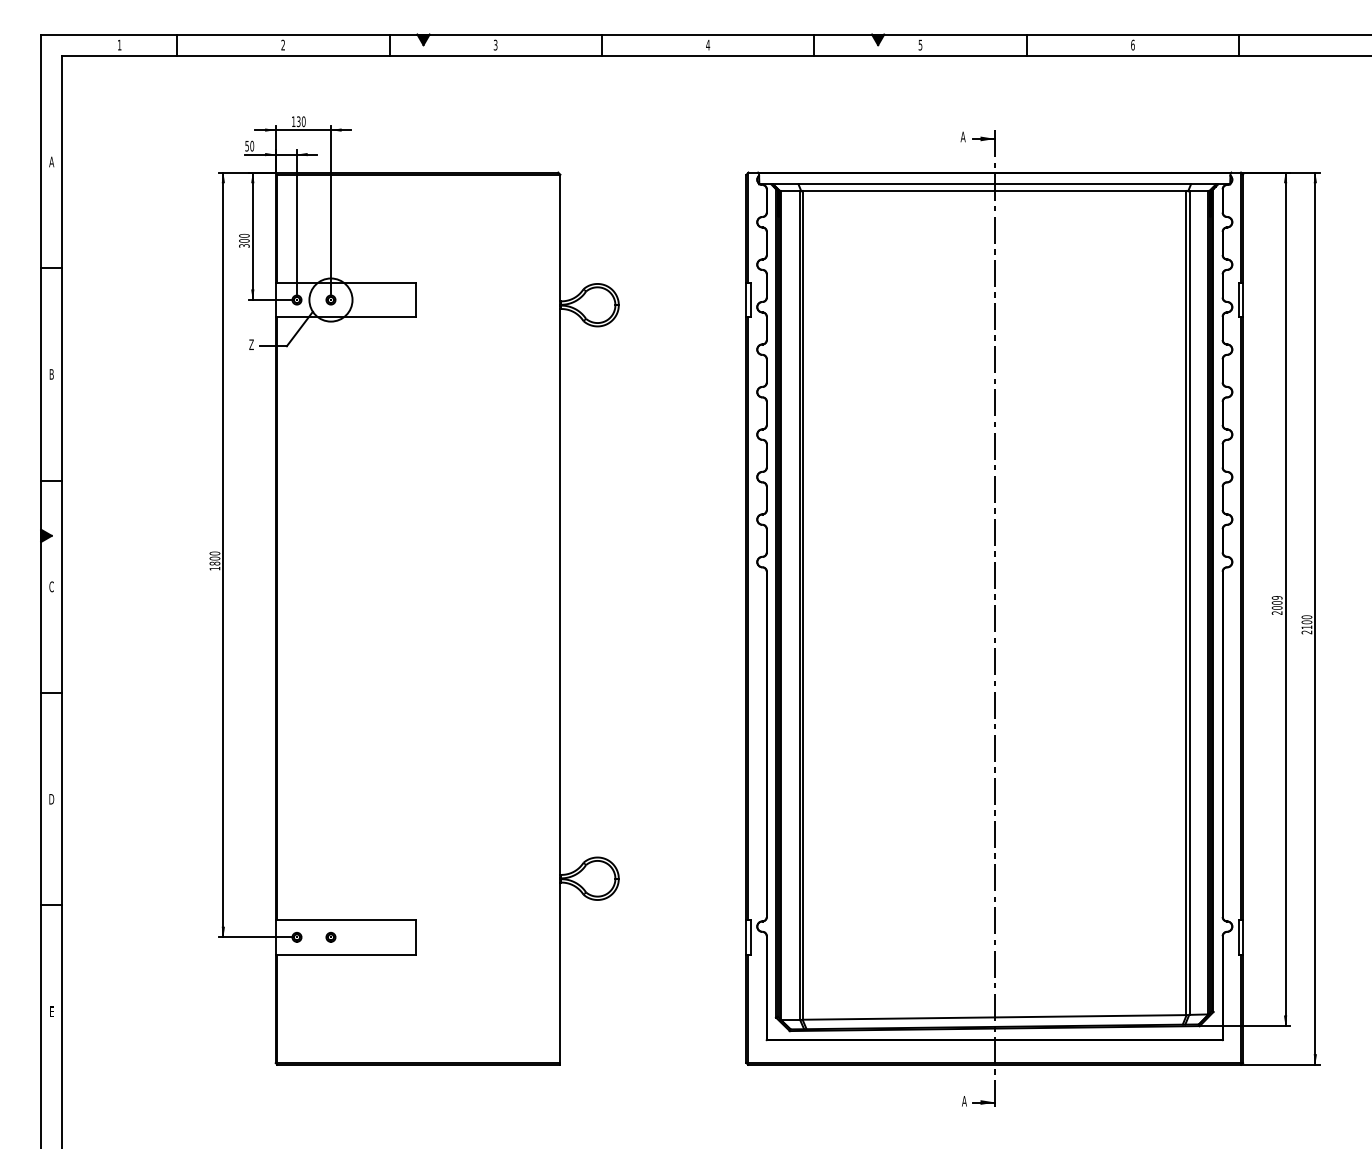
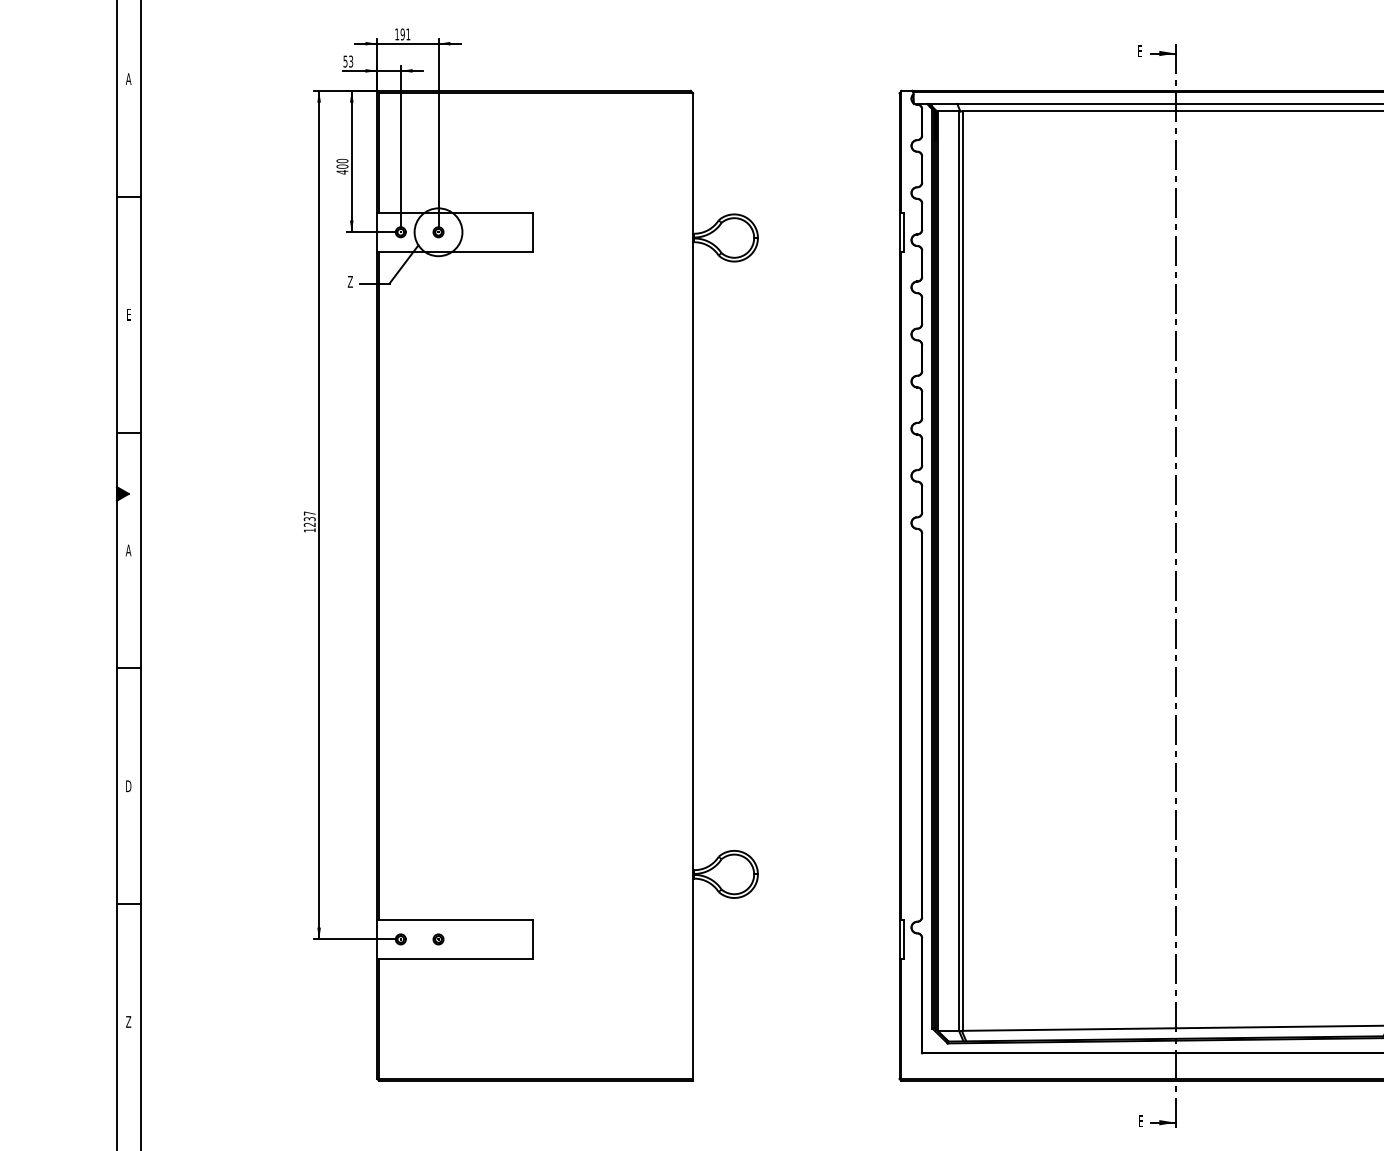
text: (300, 121) -> (404, 34), 130 -> 191
text: (962, 136) -> (1139, 50), A -> E
text: (252, 145) -> (351, 60), 50 -> 53
text: (244, 245) -> (342, 171), 300 -> 400
text: (51, 374) -> (128, 314), B -> E
text: (214, 558) -> (309, 519), 1800 -> 1237
text: (51, 586) -> (128, 550), C -> A
text: (51, 1011) -> (128, 1021), E -> Z
text: (964, 1101) -> (1141, 1121), A -> E

